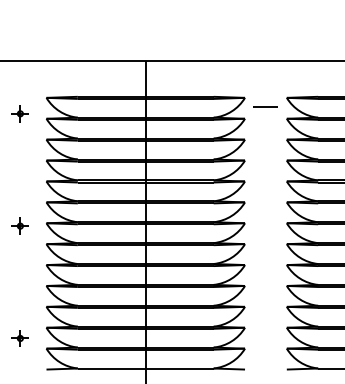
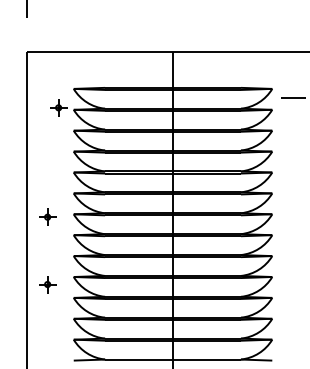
part: (19, 113) -> (57, 107), moved
part: (19, 338) -> (46, 284), moved

